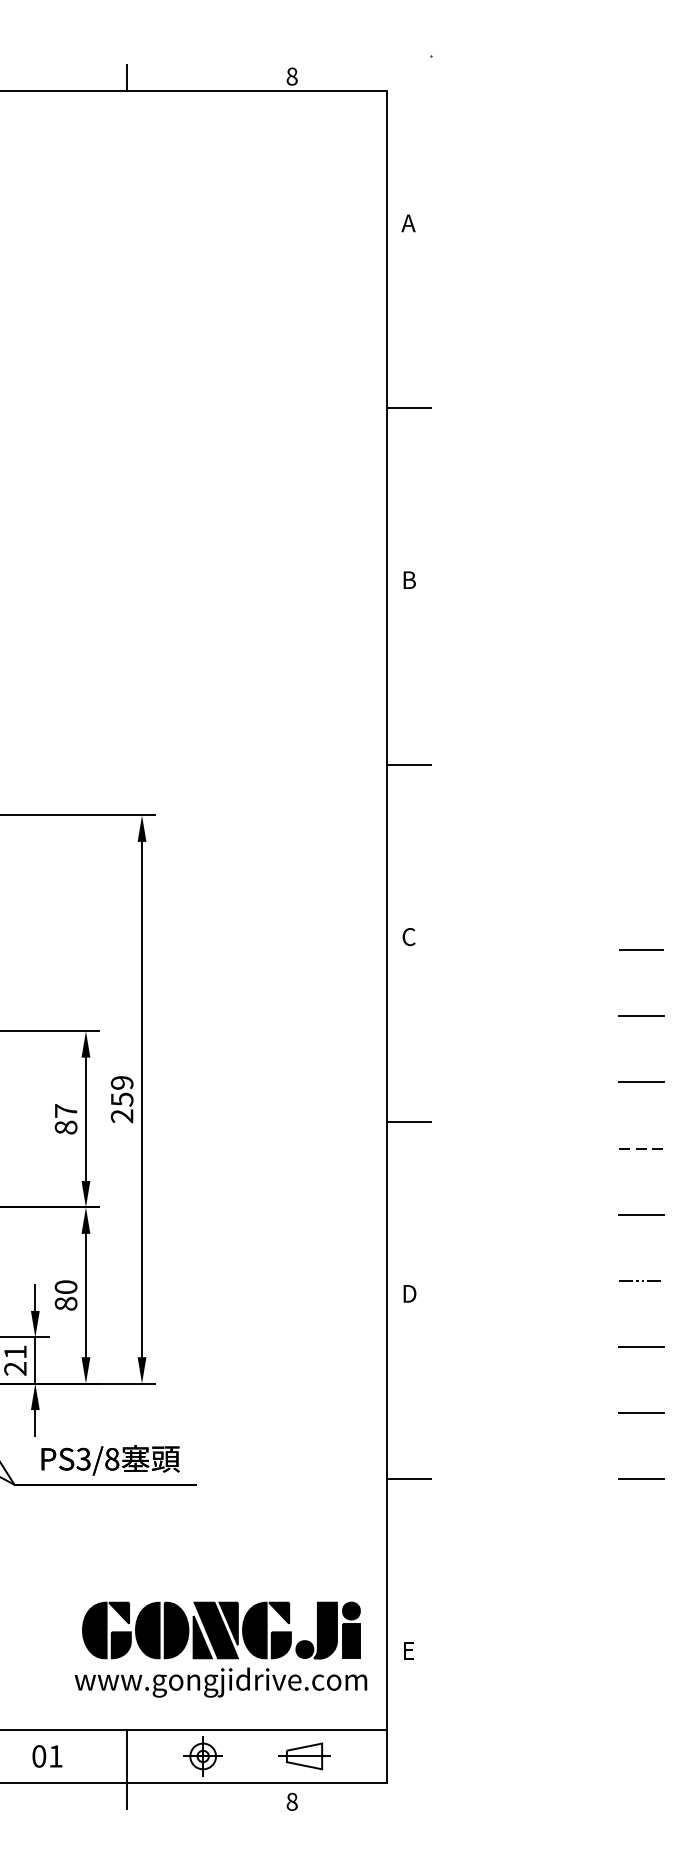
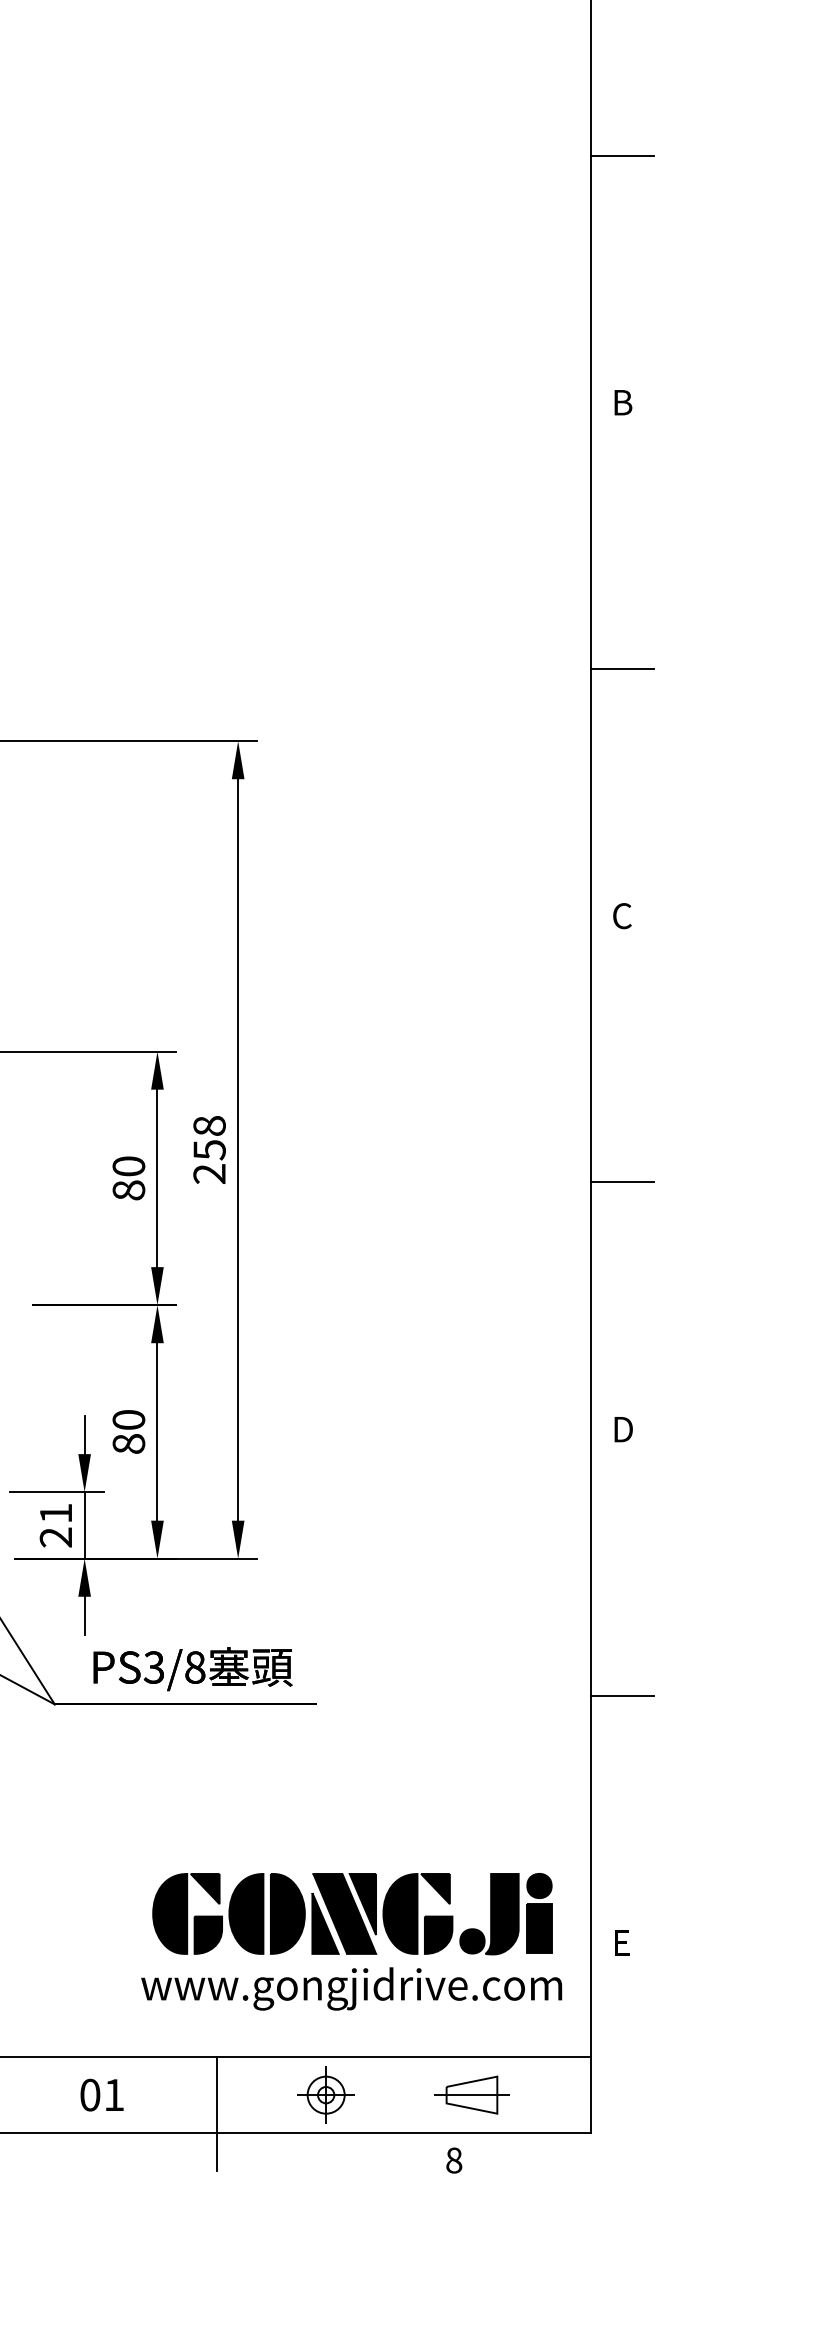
text: (121, 1082) -> (208, 1125), 259 -> 258
text: (65, 1110) -> (128, 1165), 87 -> 80

